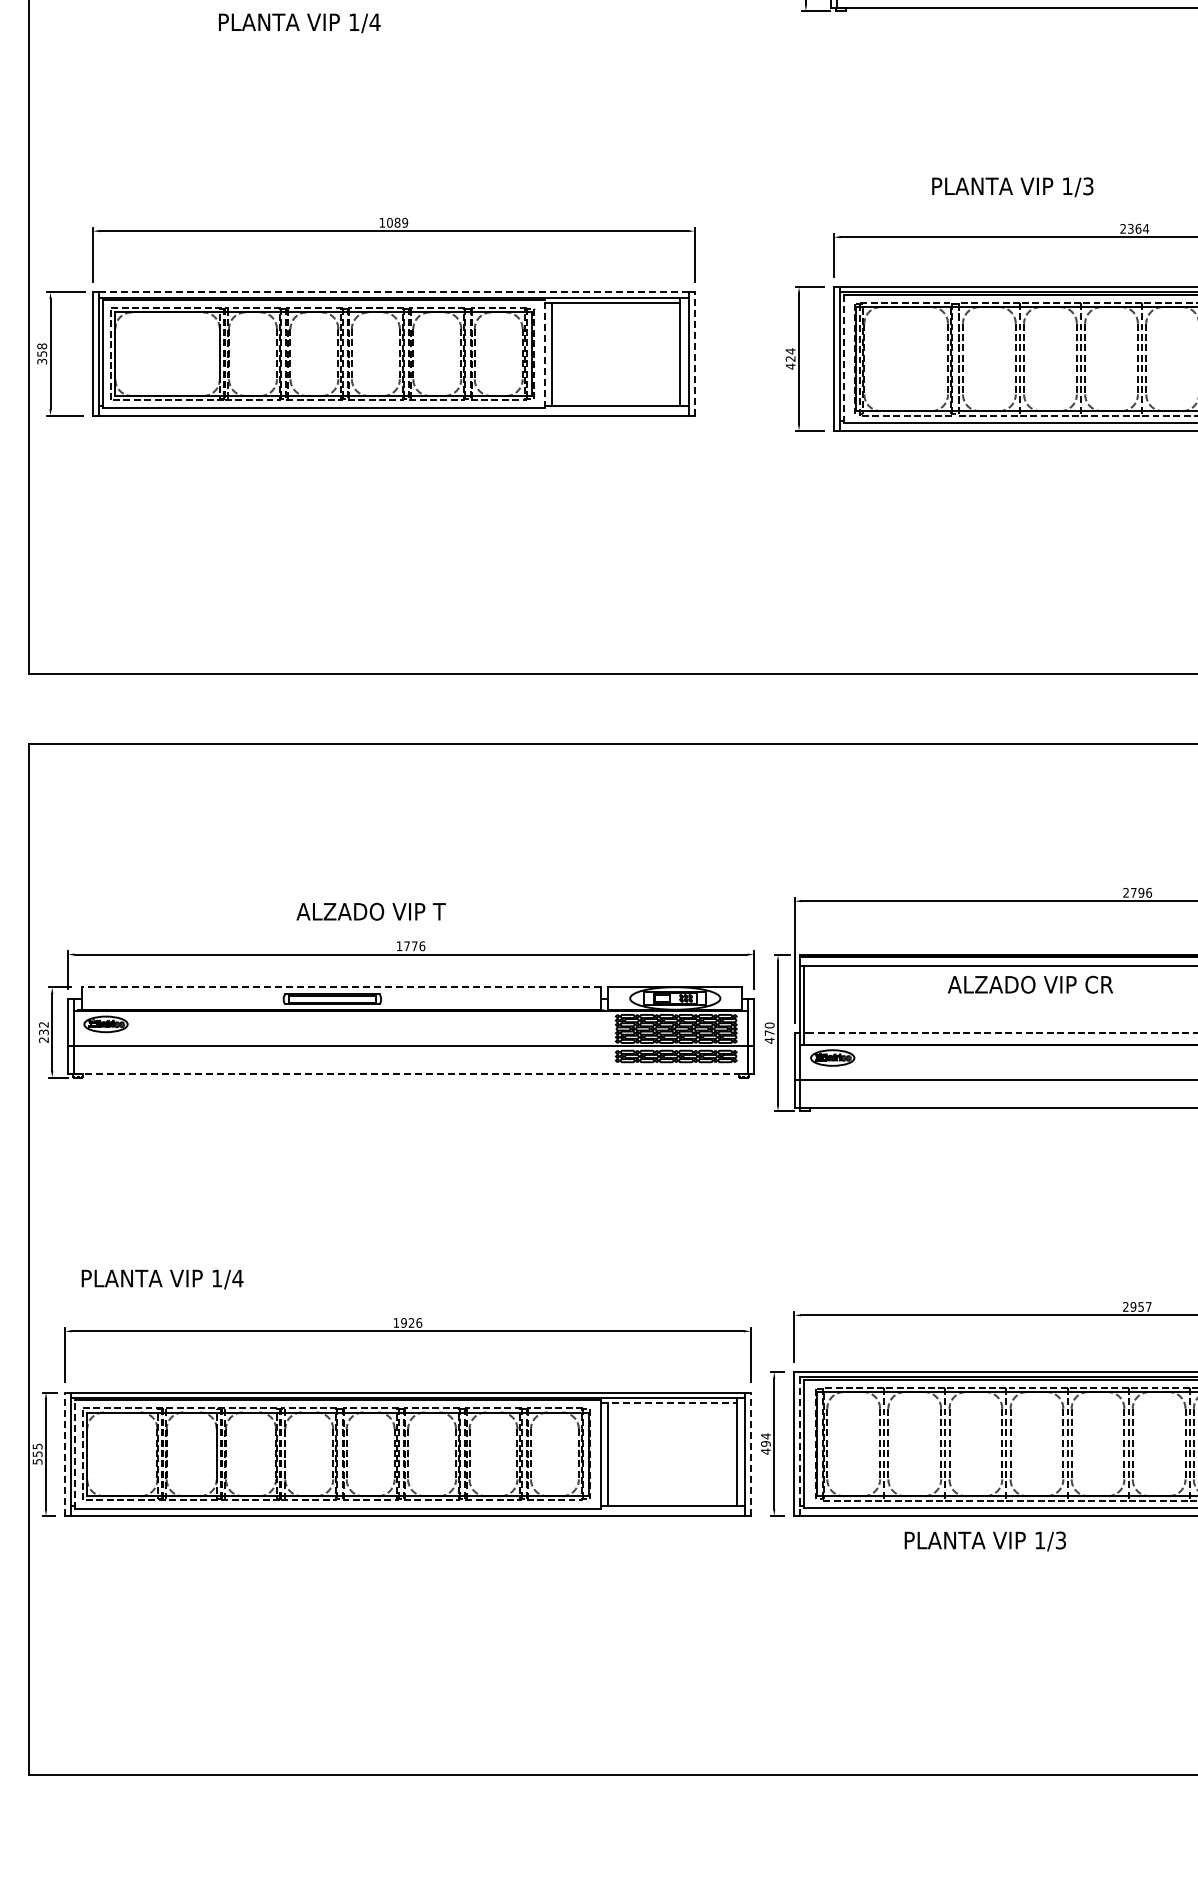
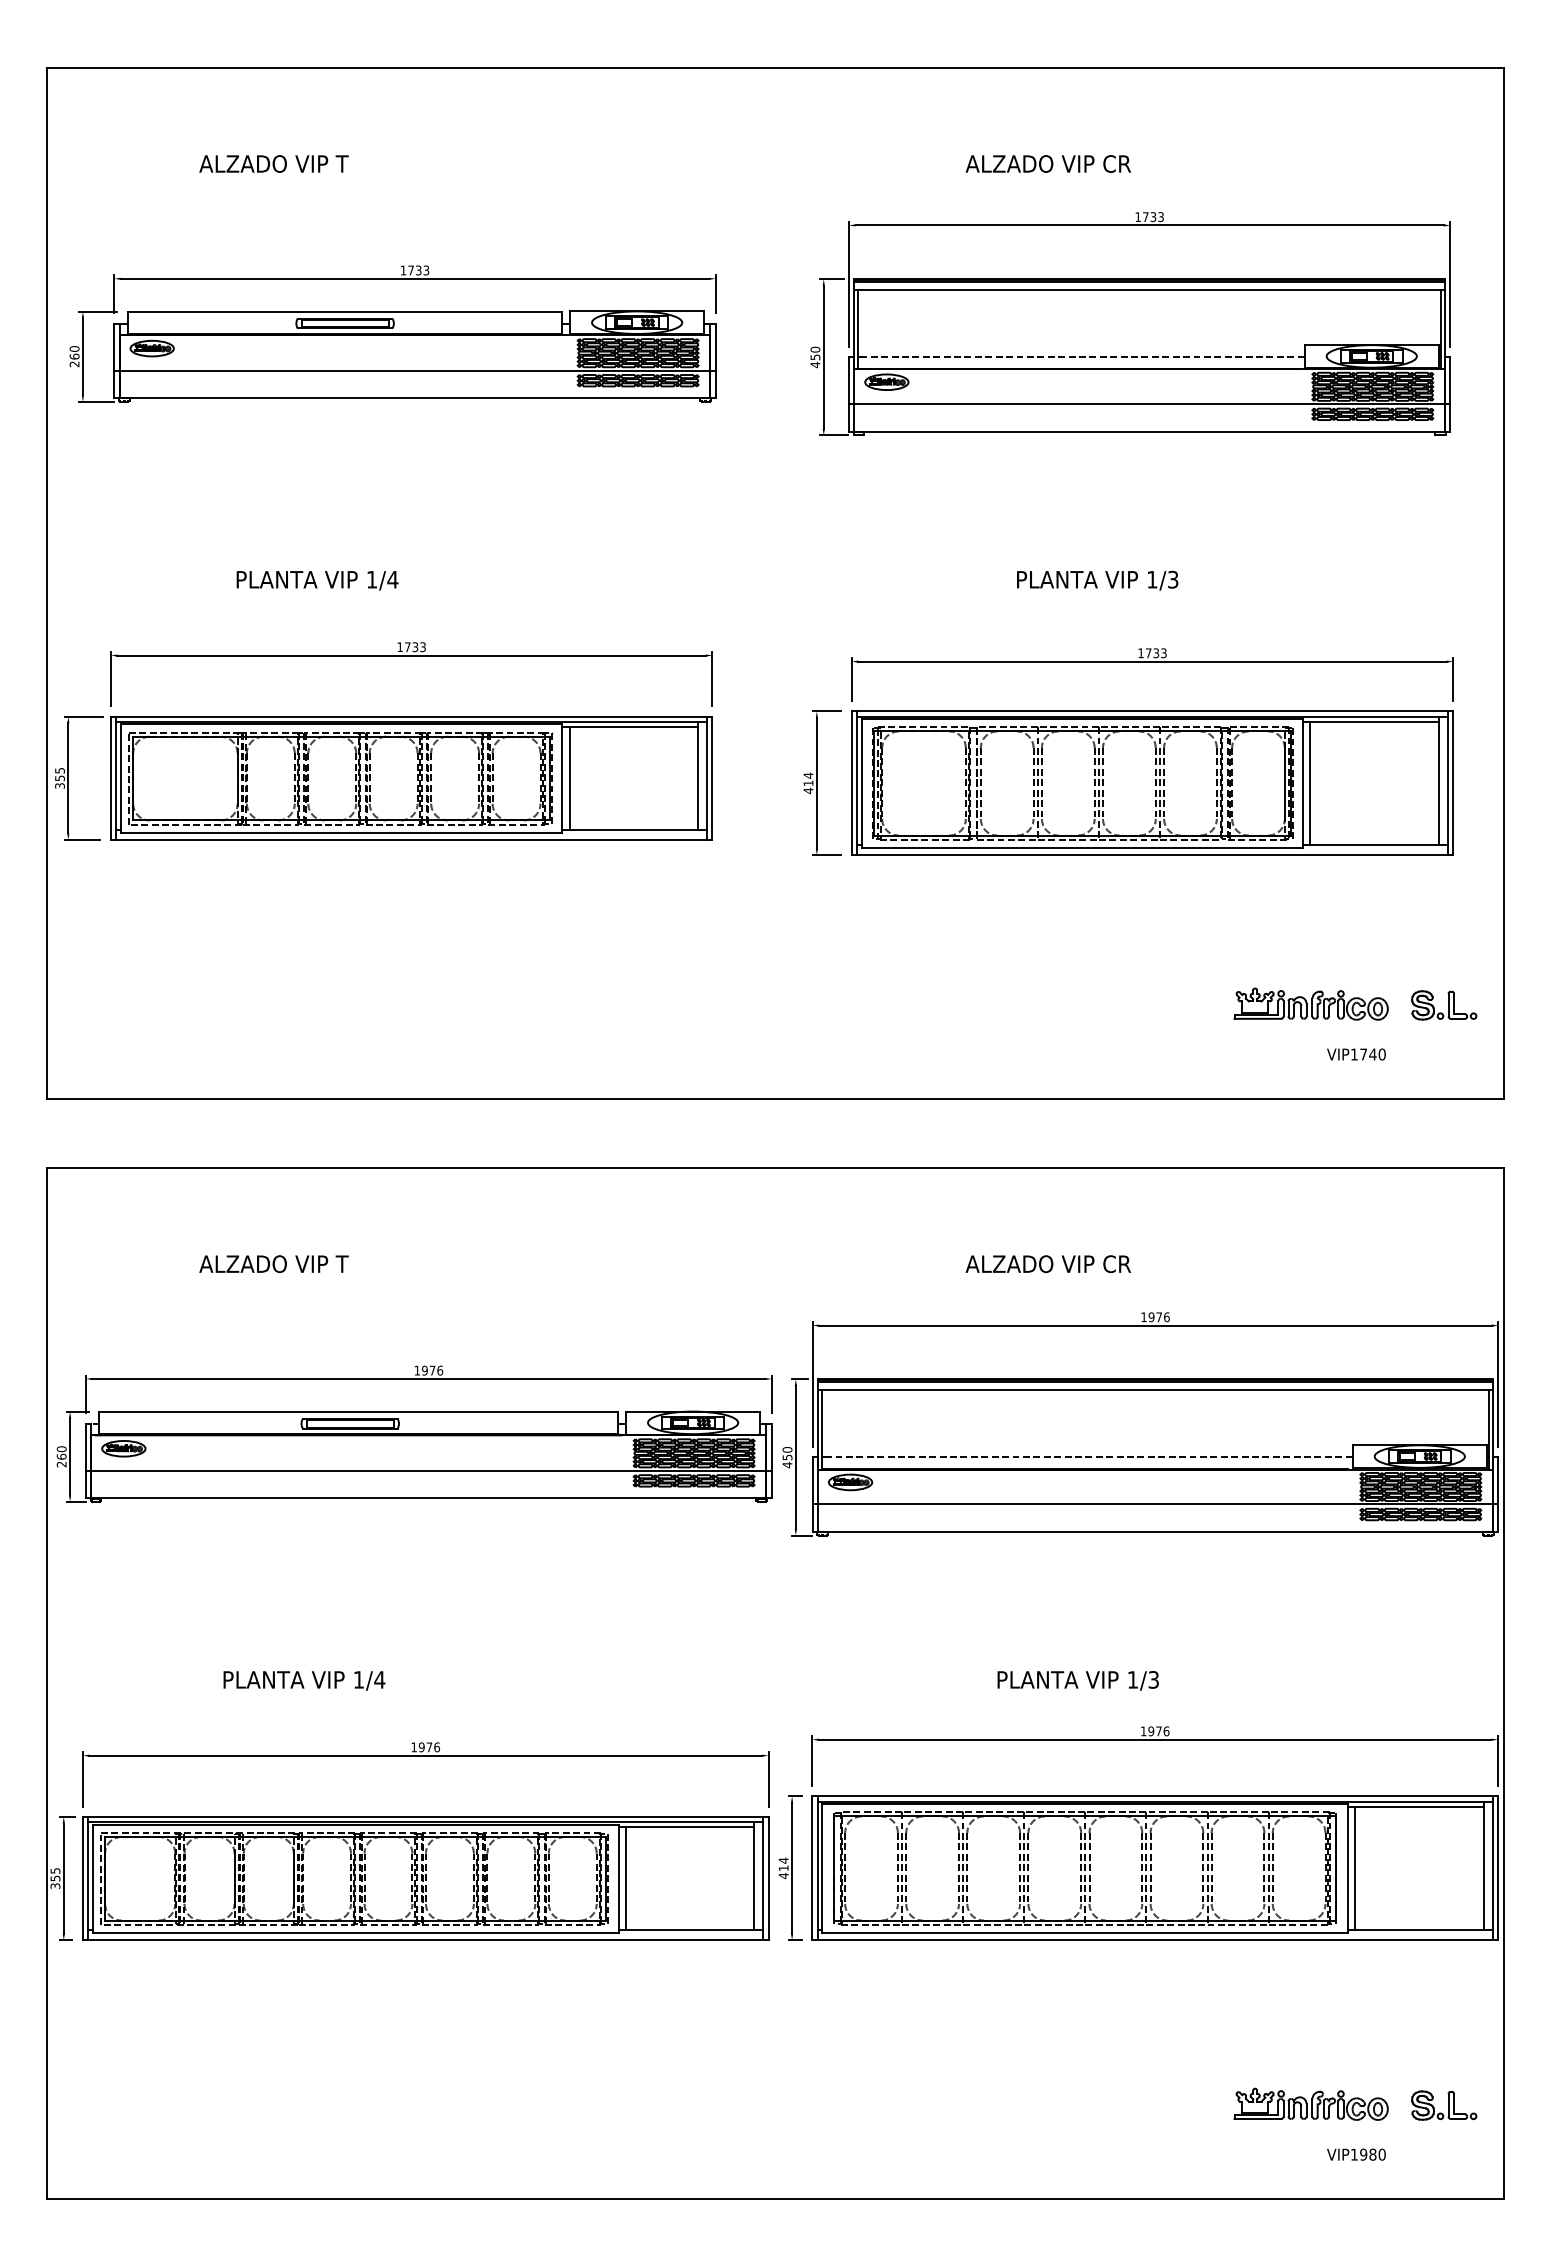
text: (299, 23) -> (317, 580), moved
text: (1012, 187) -> (1097, 580), moved
text: (396, 223) -> (414, 647), 1089 -> 1733
text: (1134, 229) -> (1152, 653), 2364 -> 1733
line: (394, 292) -> (412, 716), dashed -> solid
text: (41, 346) -> (59, 770), 358 -> 355
line: (544, 354) -> (562, 778), dashed -> solid
line: (694, 354) -> (712, 778), dashed -> solid
text: (790, 359) -> (808, 783), 424 -> 414
line: (843, 359) -> (861, 783), dashed -> solid
text: (1133, 893) -> (1151, 1317), 2796 -> 1976
text: (370, 912) -> (273, 1264), moved
text: (406, 946) -> (424, 1370), 1776 -> 1976
text: (1029, 985) -> (1047, 1264), moved
line: (340, 987) -> (358, 1411), dashed -> solid
text: (43, 1028) -> (61, 1452), 232 -> 260
text: (769, 1033) -> (787, 1457), 470 -> 450
line: (411, 1074) -> (429, 1498), dashed -> solid
text: (162, 1279) -> (304, 1680), moved
text: (1136, 1307) -> (1154, 1731), 2957 -> 1976
text: (411, 1323) -> (429, 1747), 1926 -> 1976
line: (668, 1403) -> (686, 1827), dashed -> solid
text: (765, 1444) -> (783, 1868), 494 -> 414
line: (799, 1444) -> (817, 1868), dashed -> solid
line: (64, 1454) -> (82, 1878), dashed -> solid
line: (74, 1454) -> (92, 1878), dashed -> solid
line: (750, 1454) -> (768, 1878), dashed -> solid
text: (36, 1461) -> (54, 1885), 555 -> 355
text: (984, 1541) -> (1077, 1680), moved

